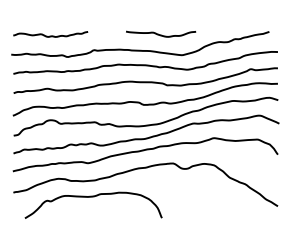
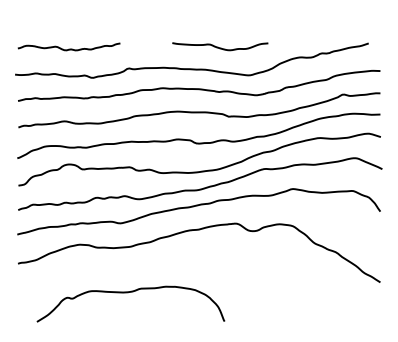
curve: (91, 197) -> (128, 293), moved

